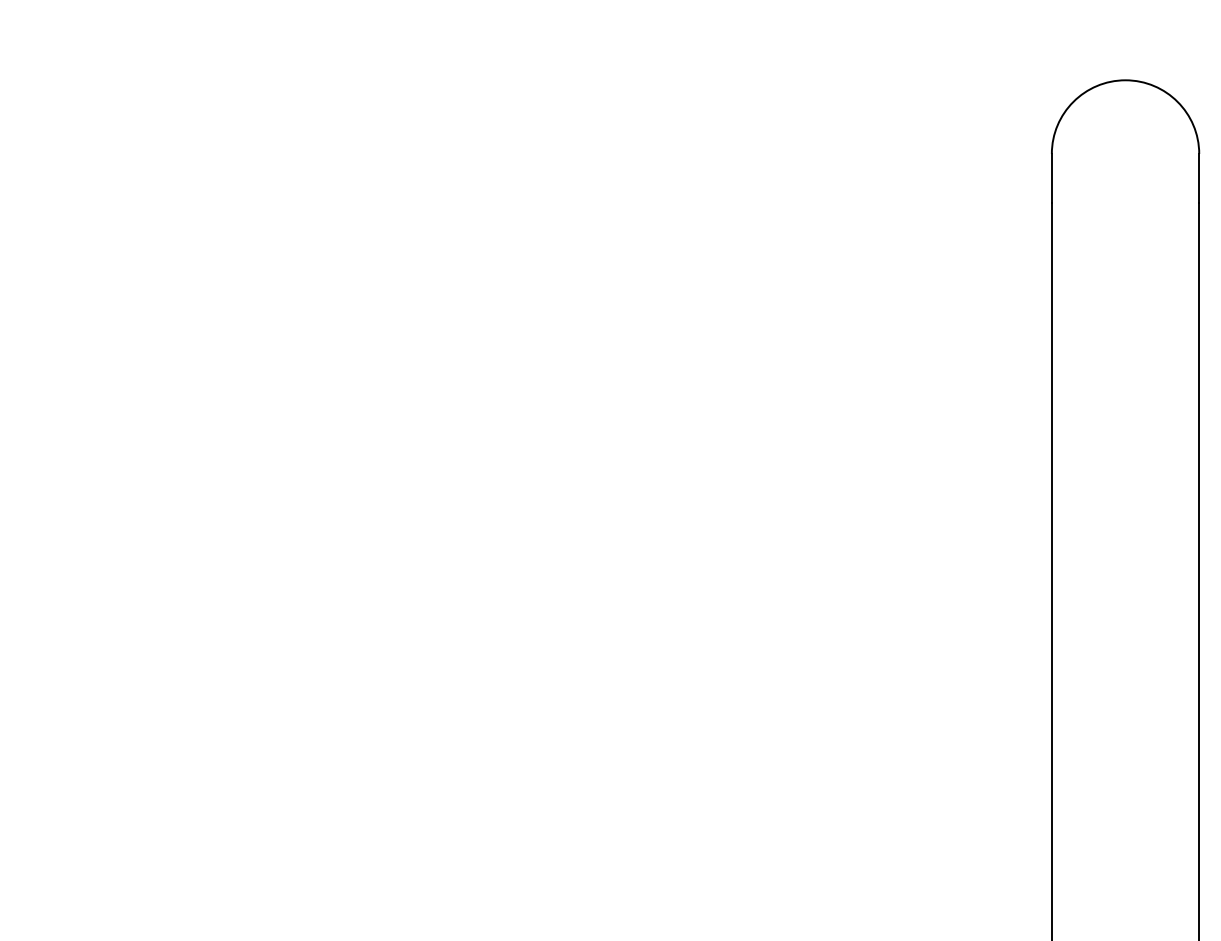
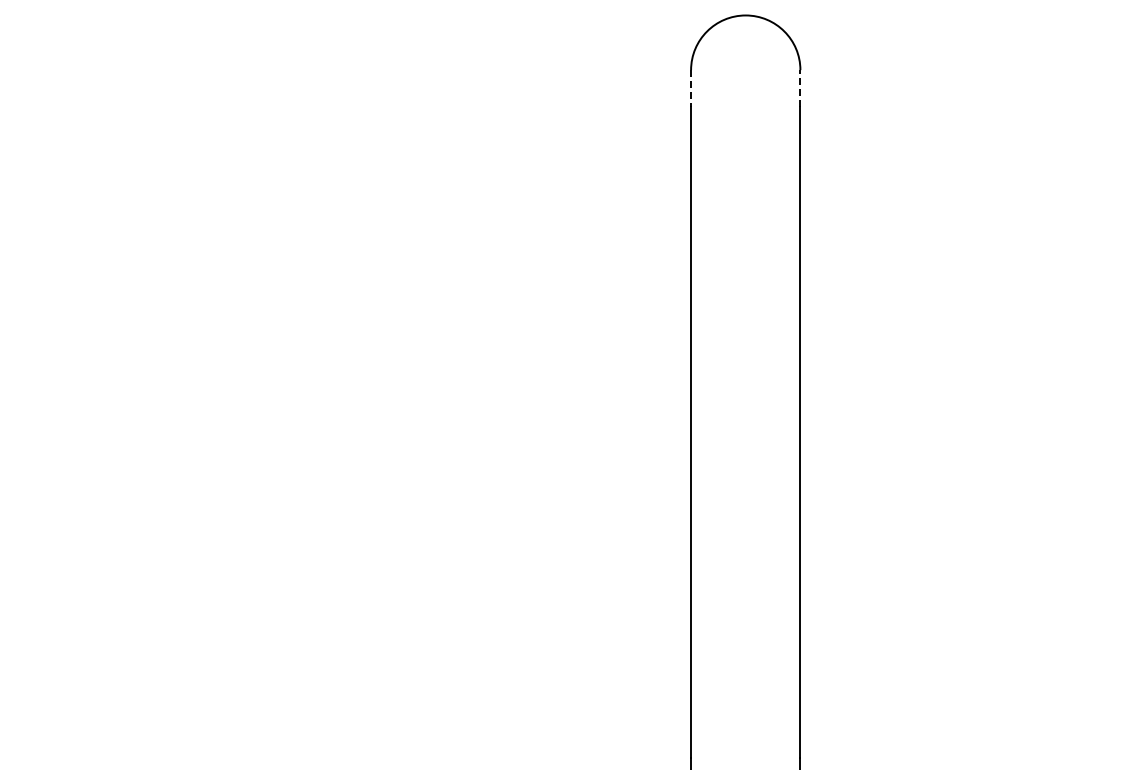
line: (1199, 177) -> (800, 87), solid -> dashed
line: (1052, 178) -> (691, 88), solid -> dashed

